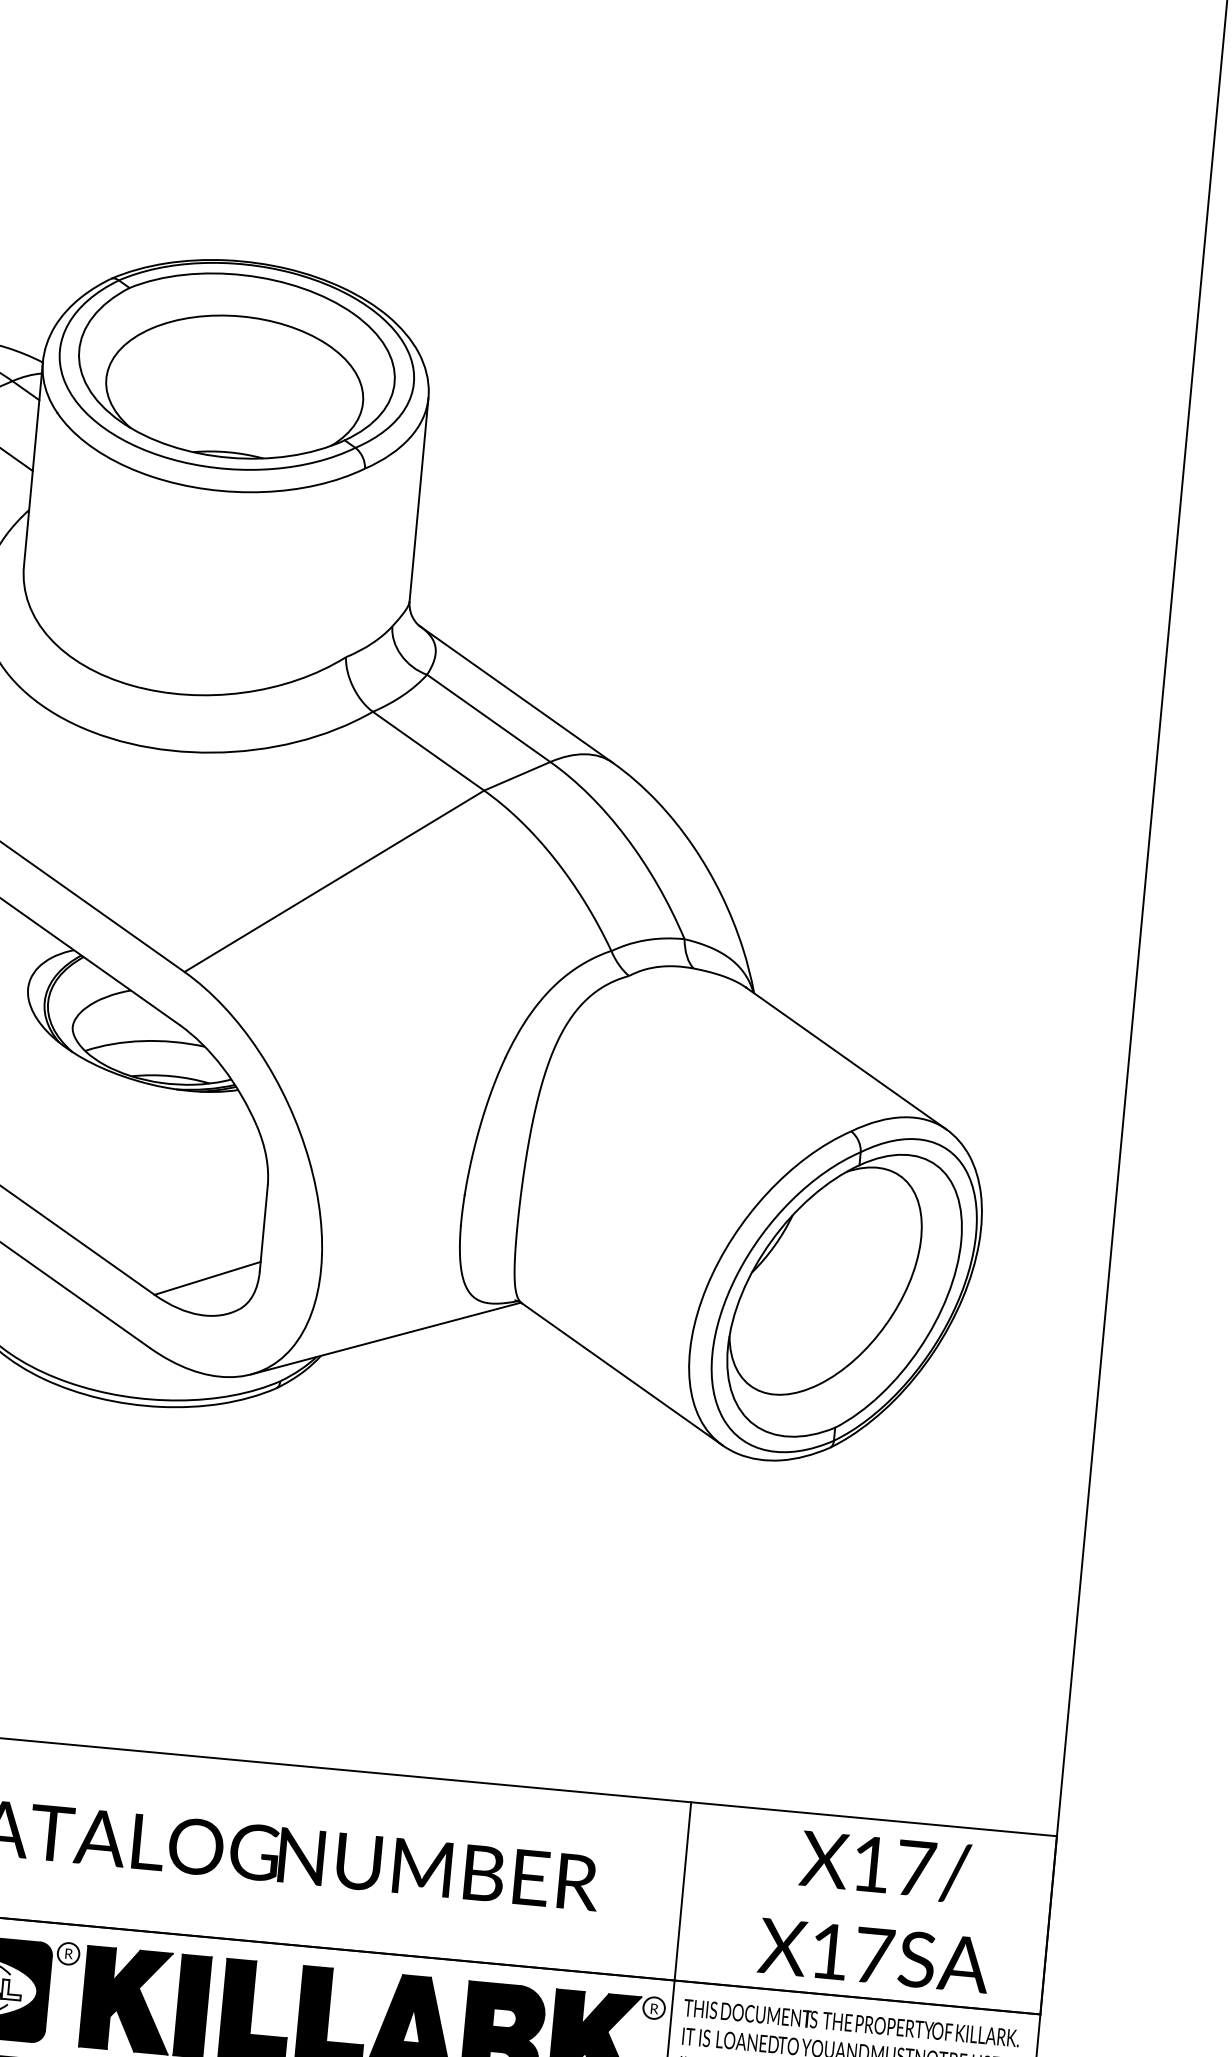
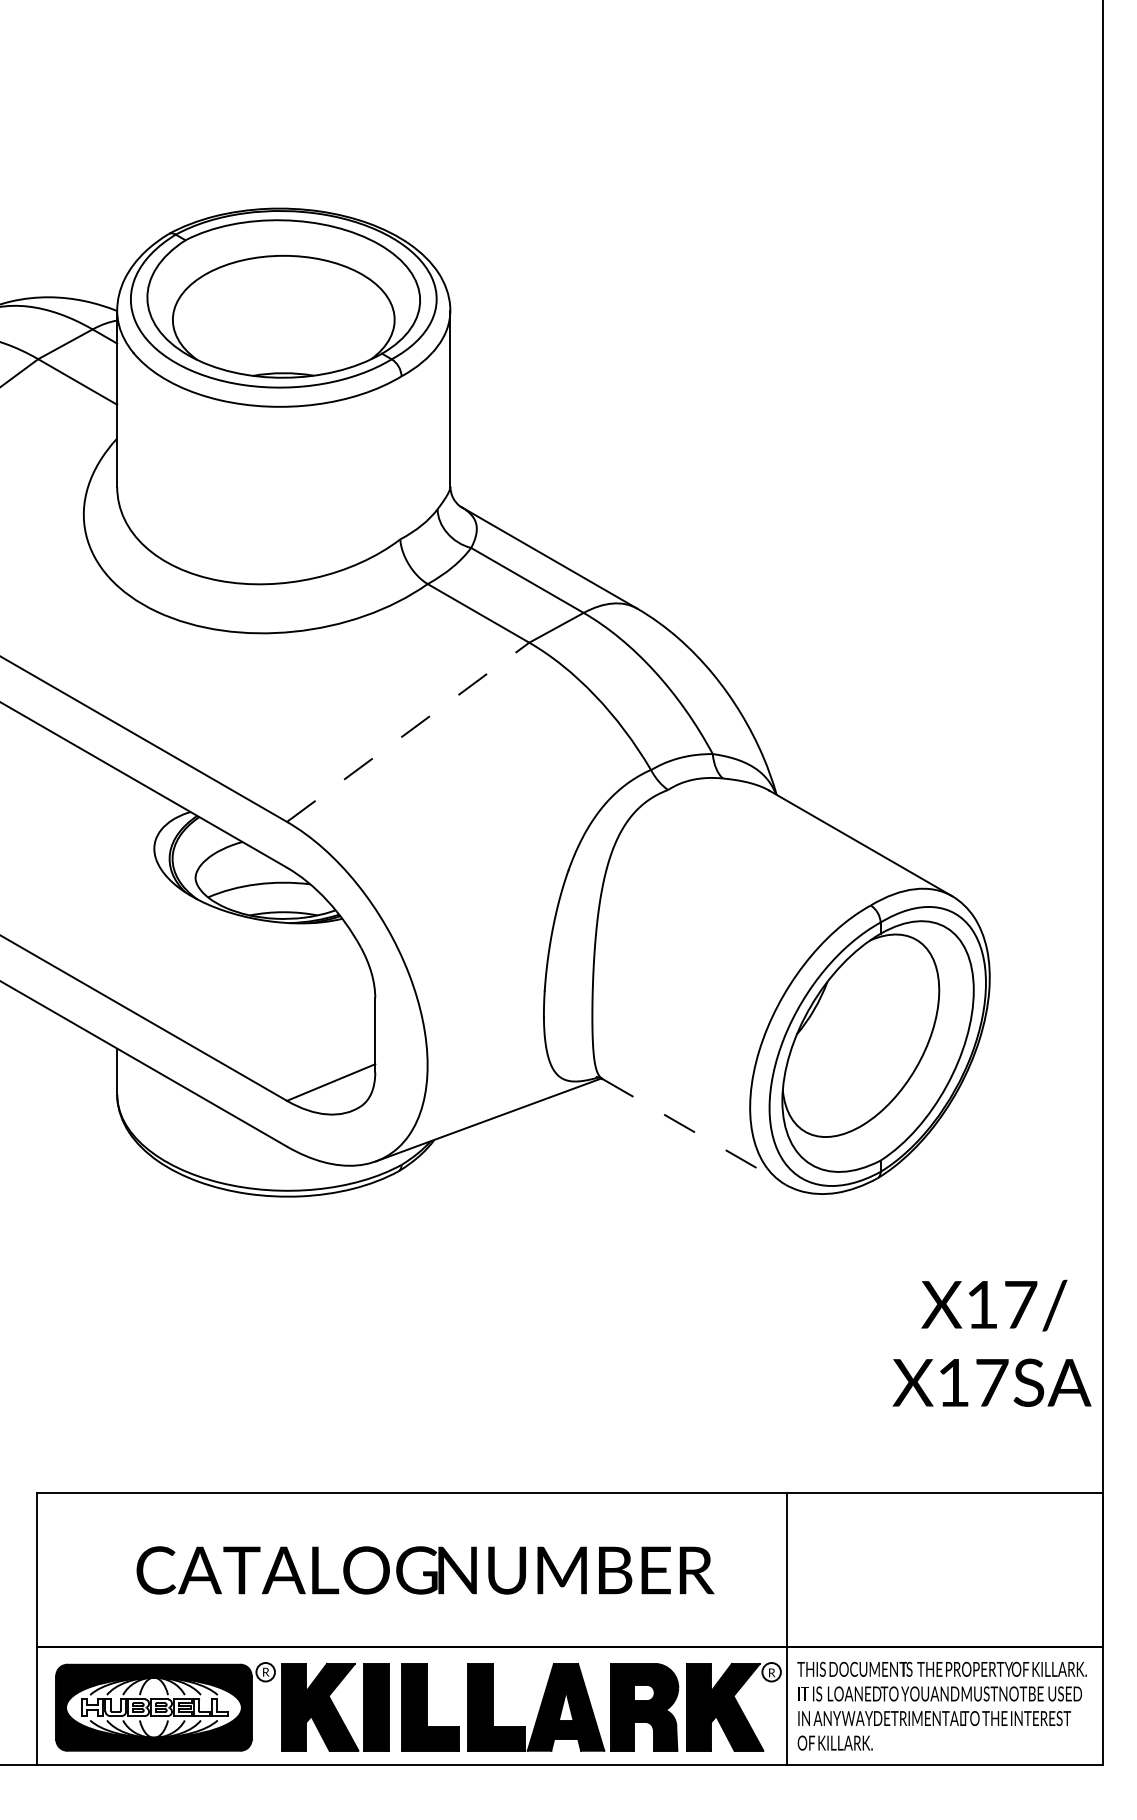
line: (334, 881) -> (408, 732), solid -> dashed
line: (622, 1374) -> (694, 1131), solid -> dashed
text: (877, 1908) -> (991, 1342), moved

